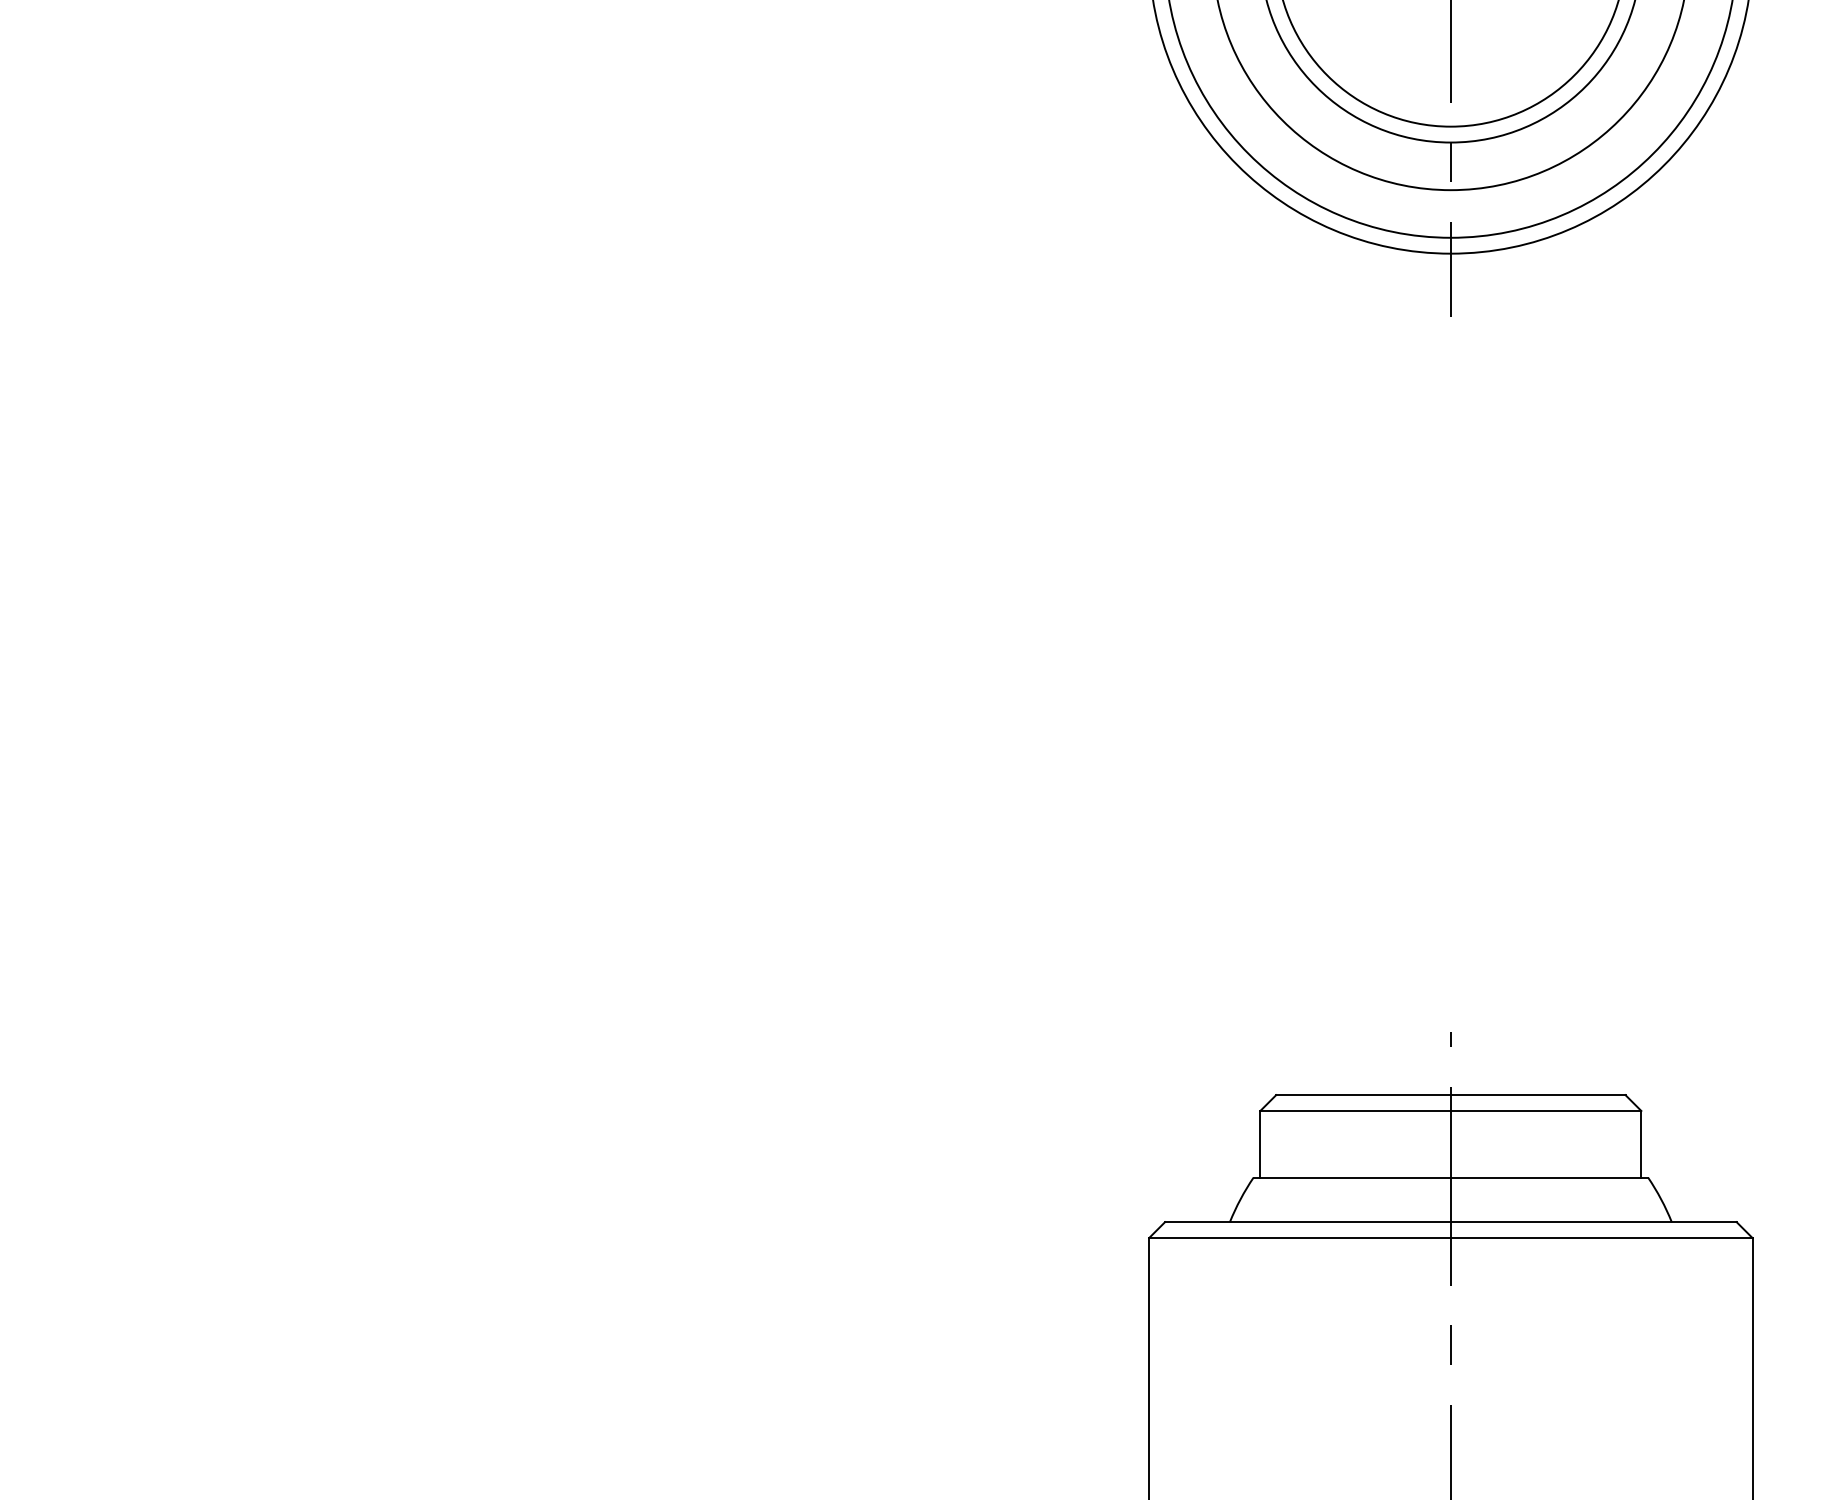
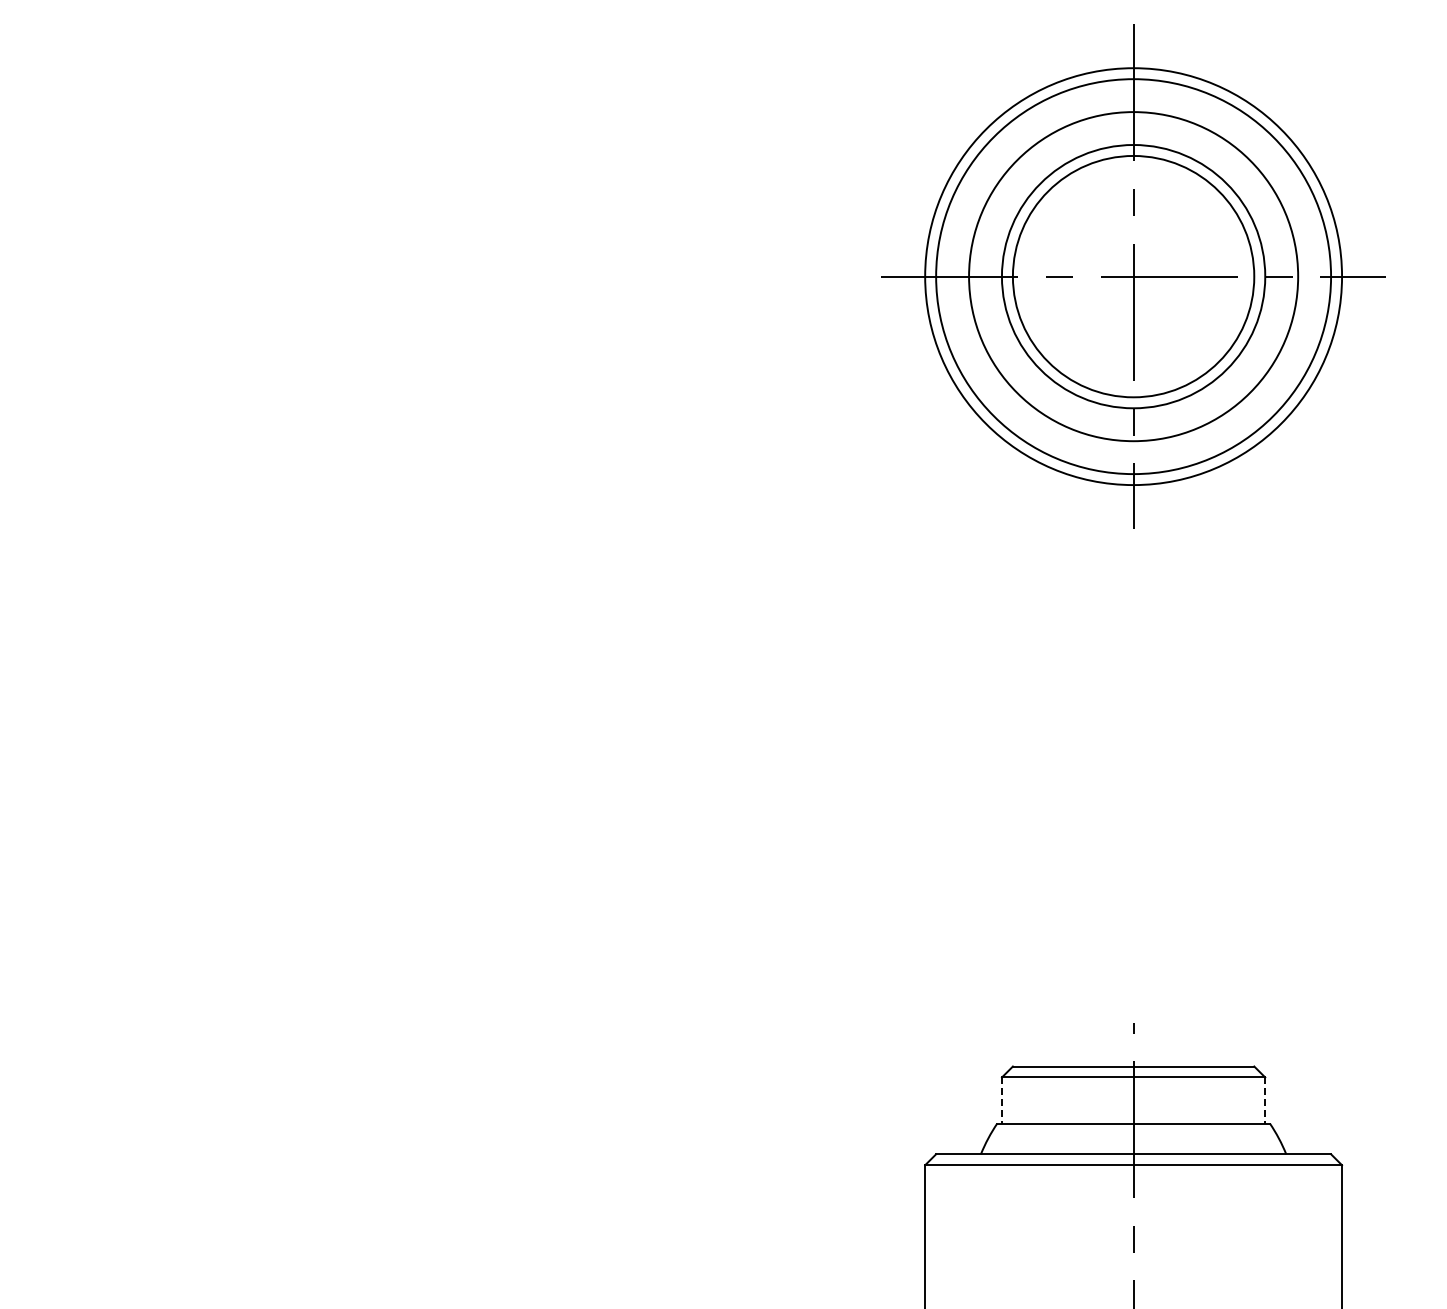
line: (1259, 1145) -> (1001, 1101), solid -> dashed
line: (1641, 1145) -> (1265, 1101), solid -> dashed

